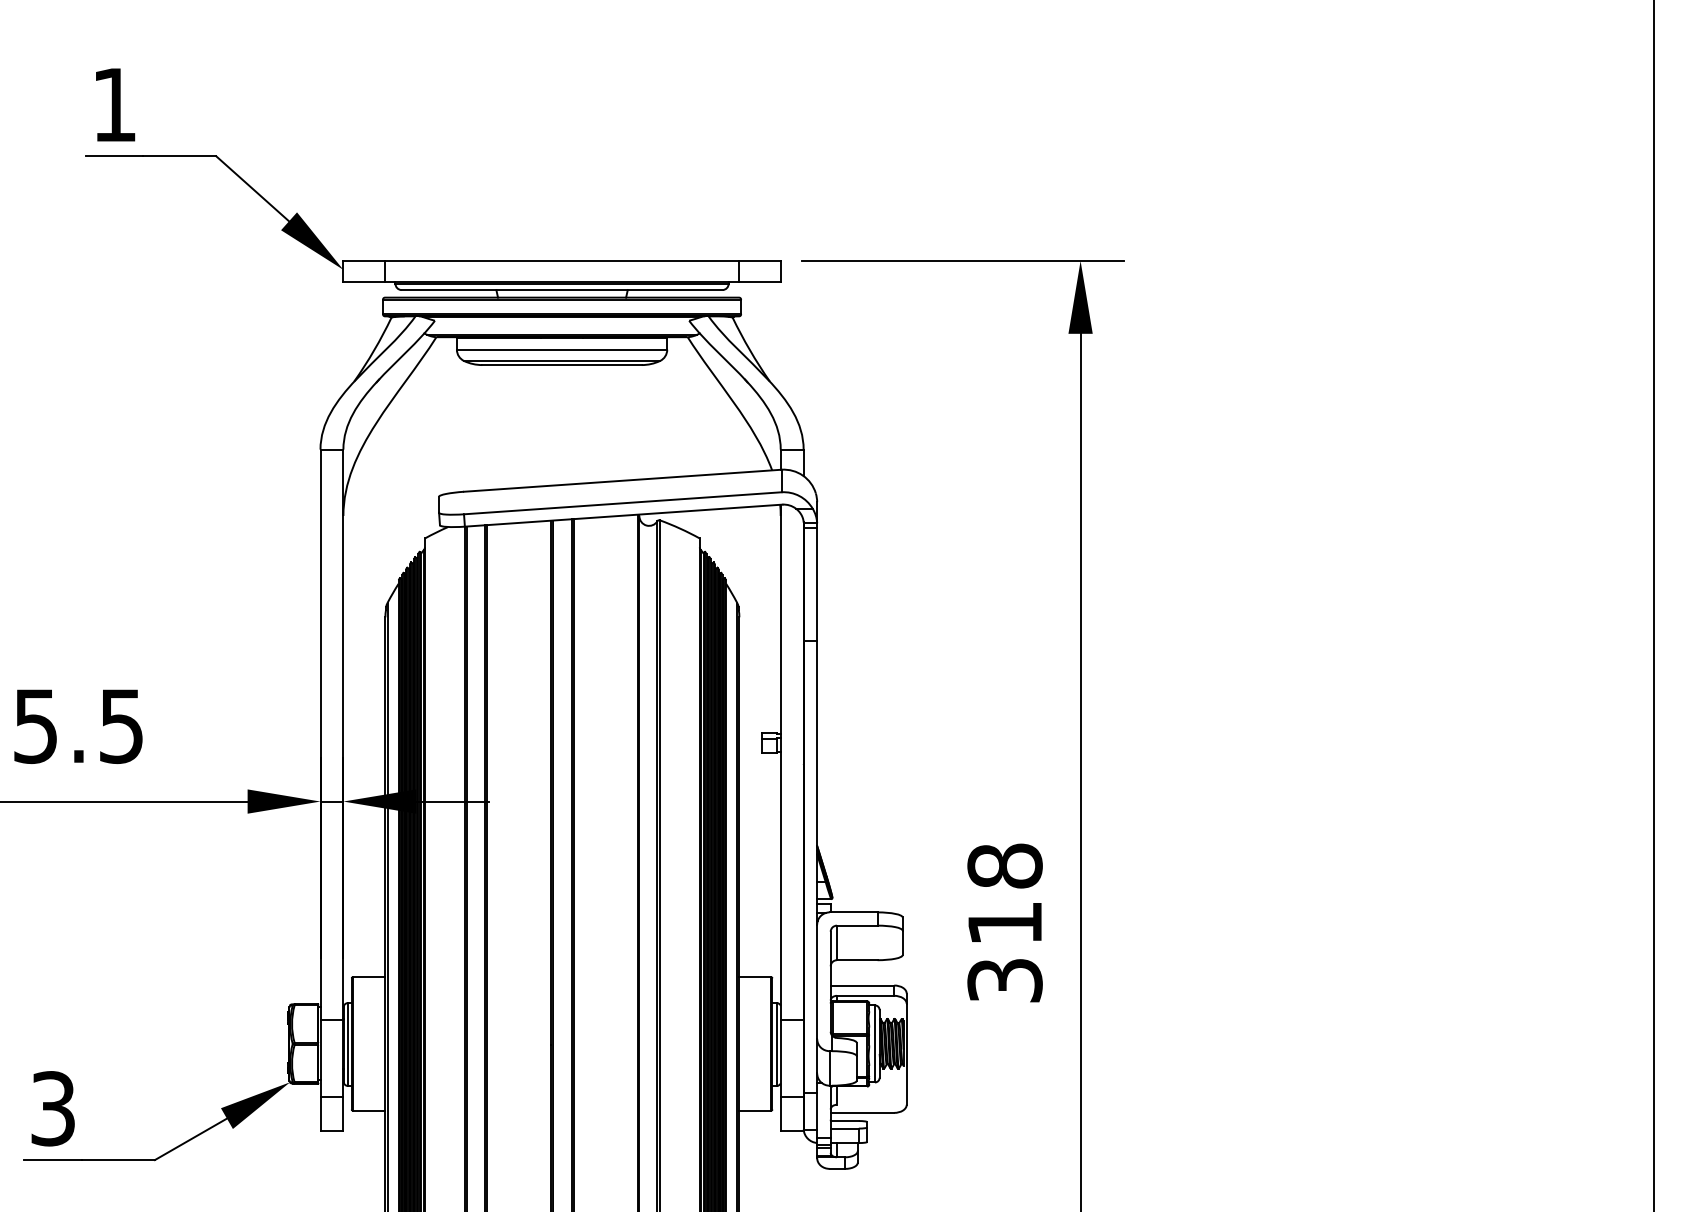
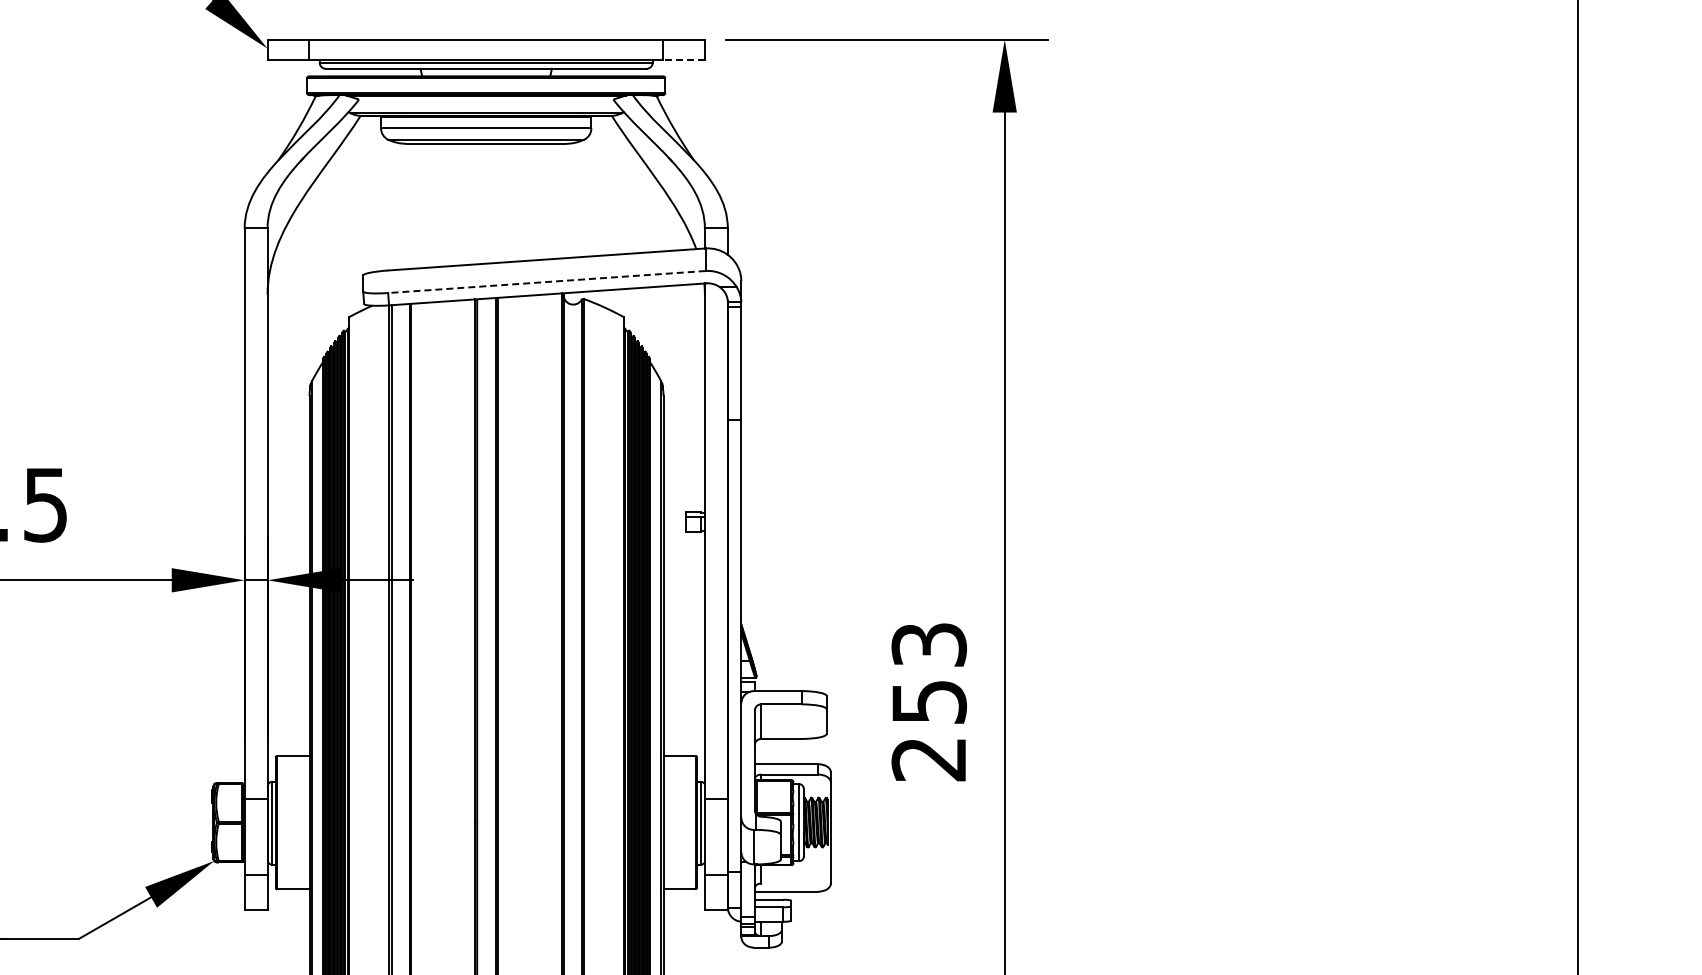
line: (759, 281) -> (683, 60), solid -> dashed
line: (622, 503) -> (546, 282), solid -> dashed
text: (1004, 922) -> (928, 701), 318 -> 253

